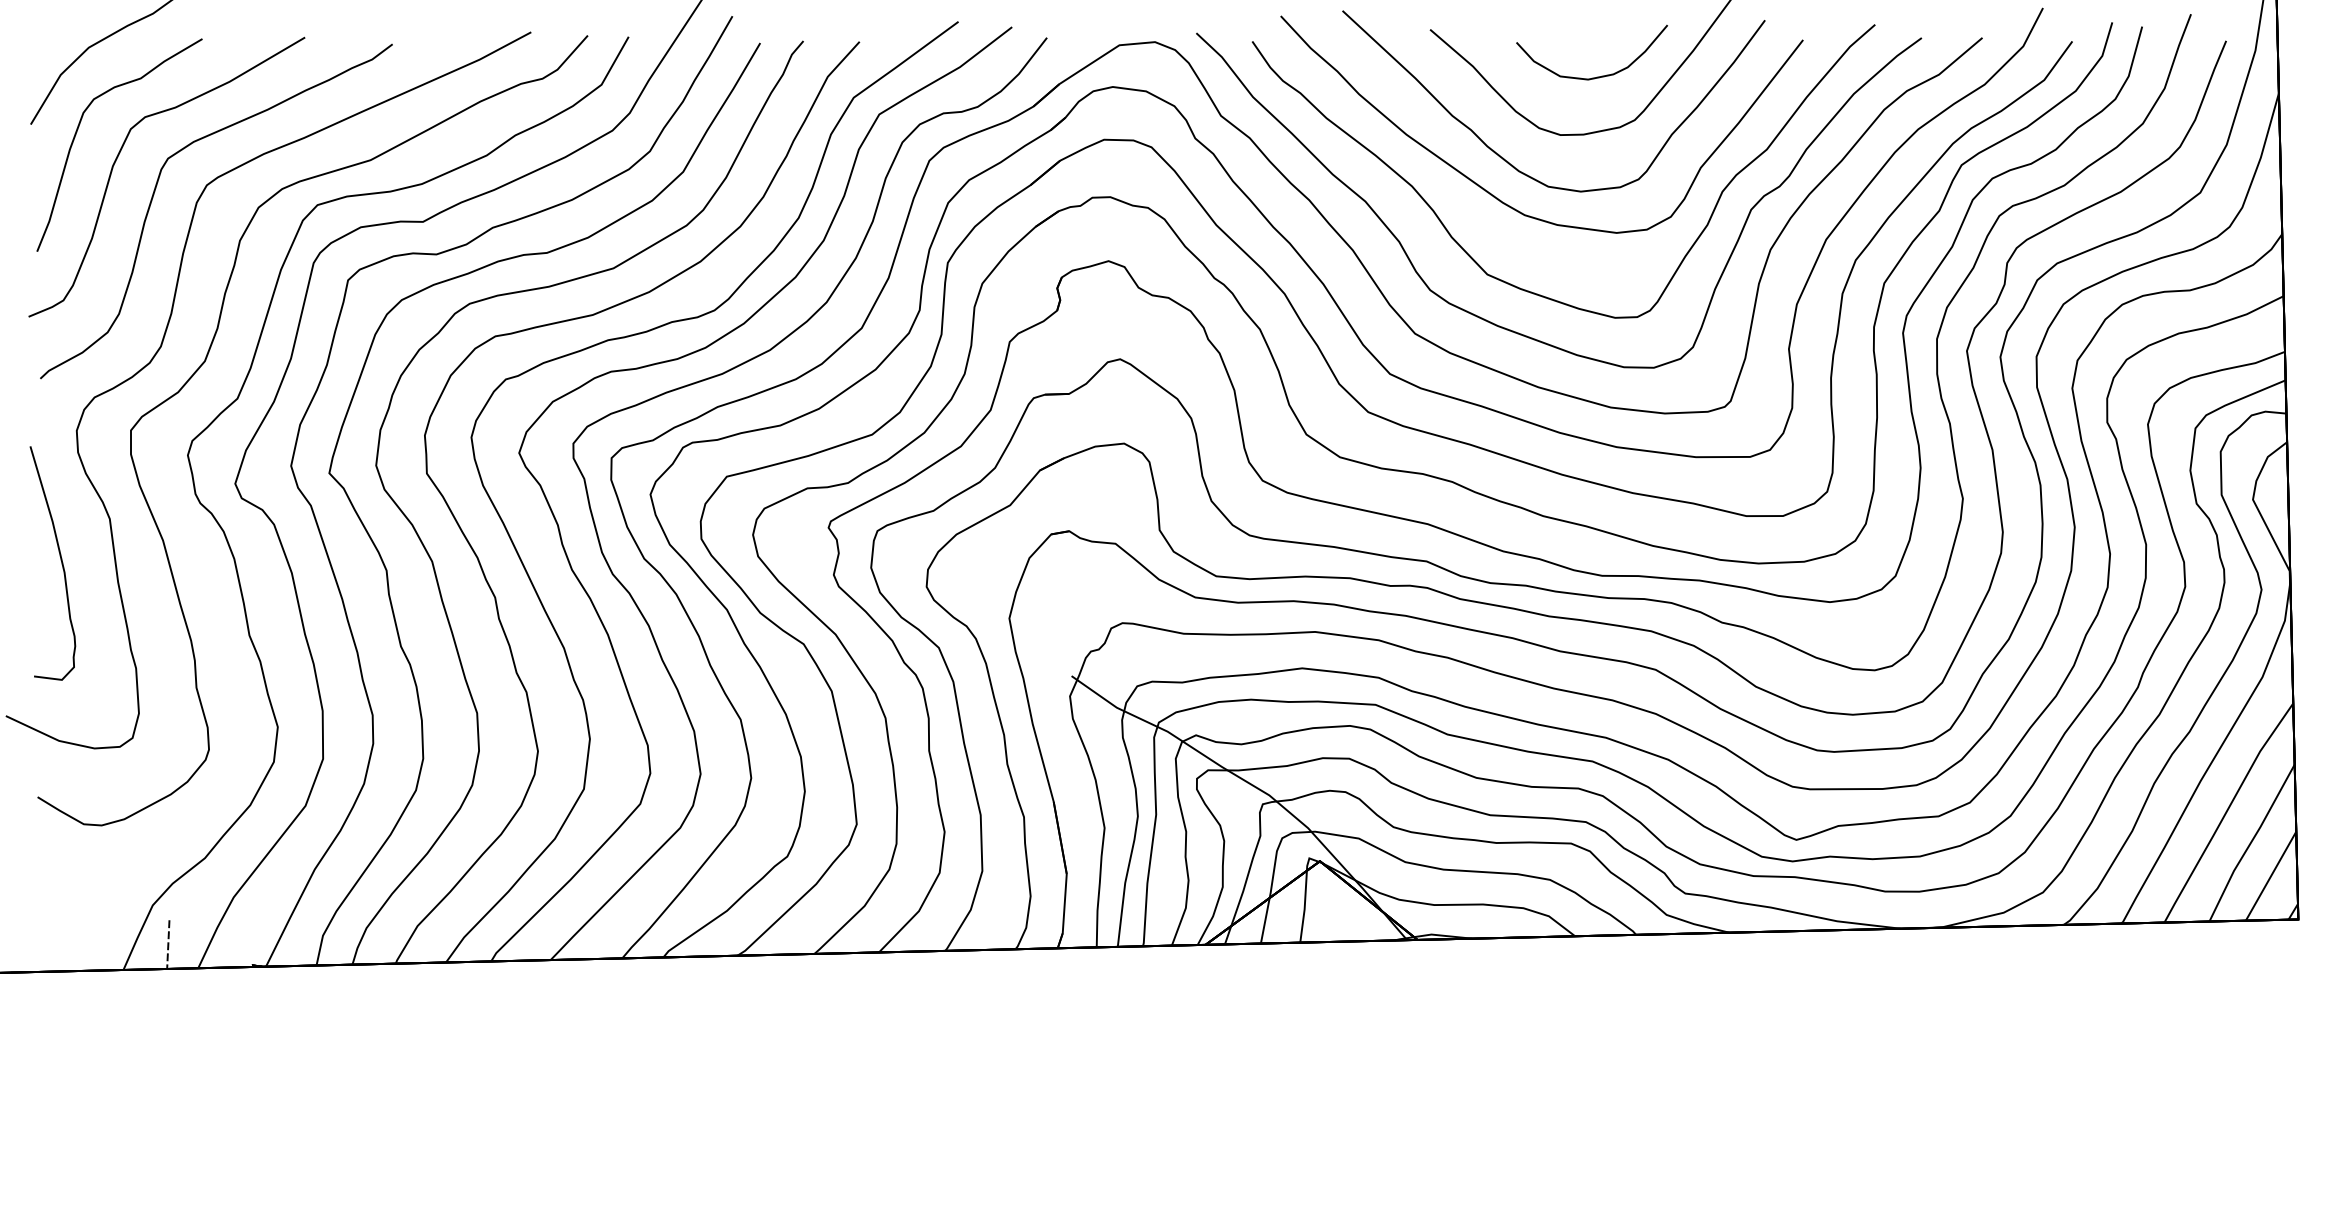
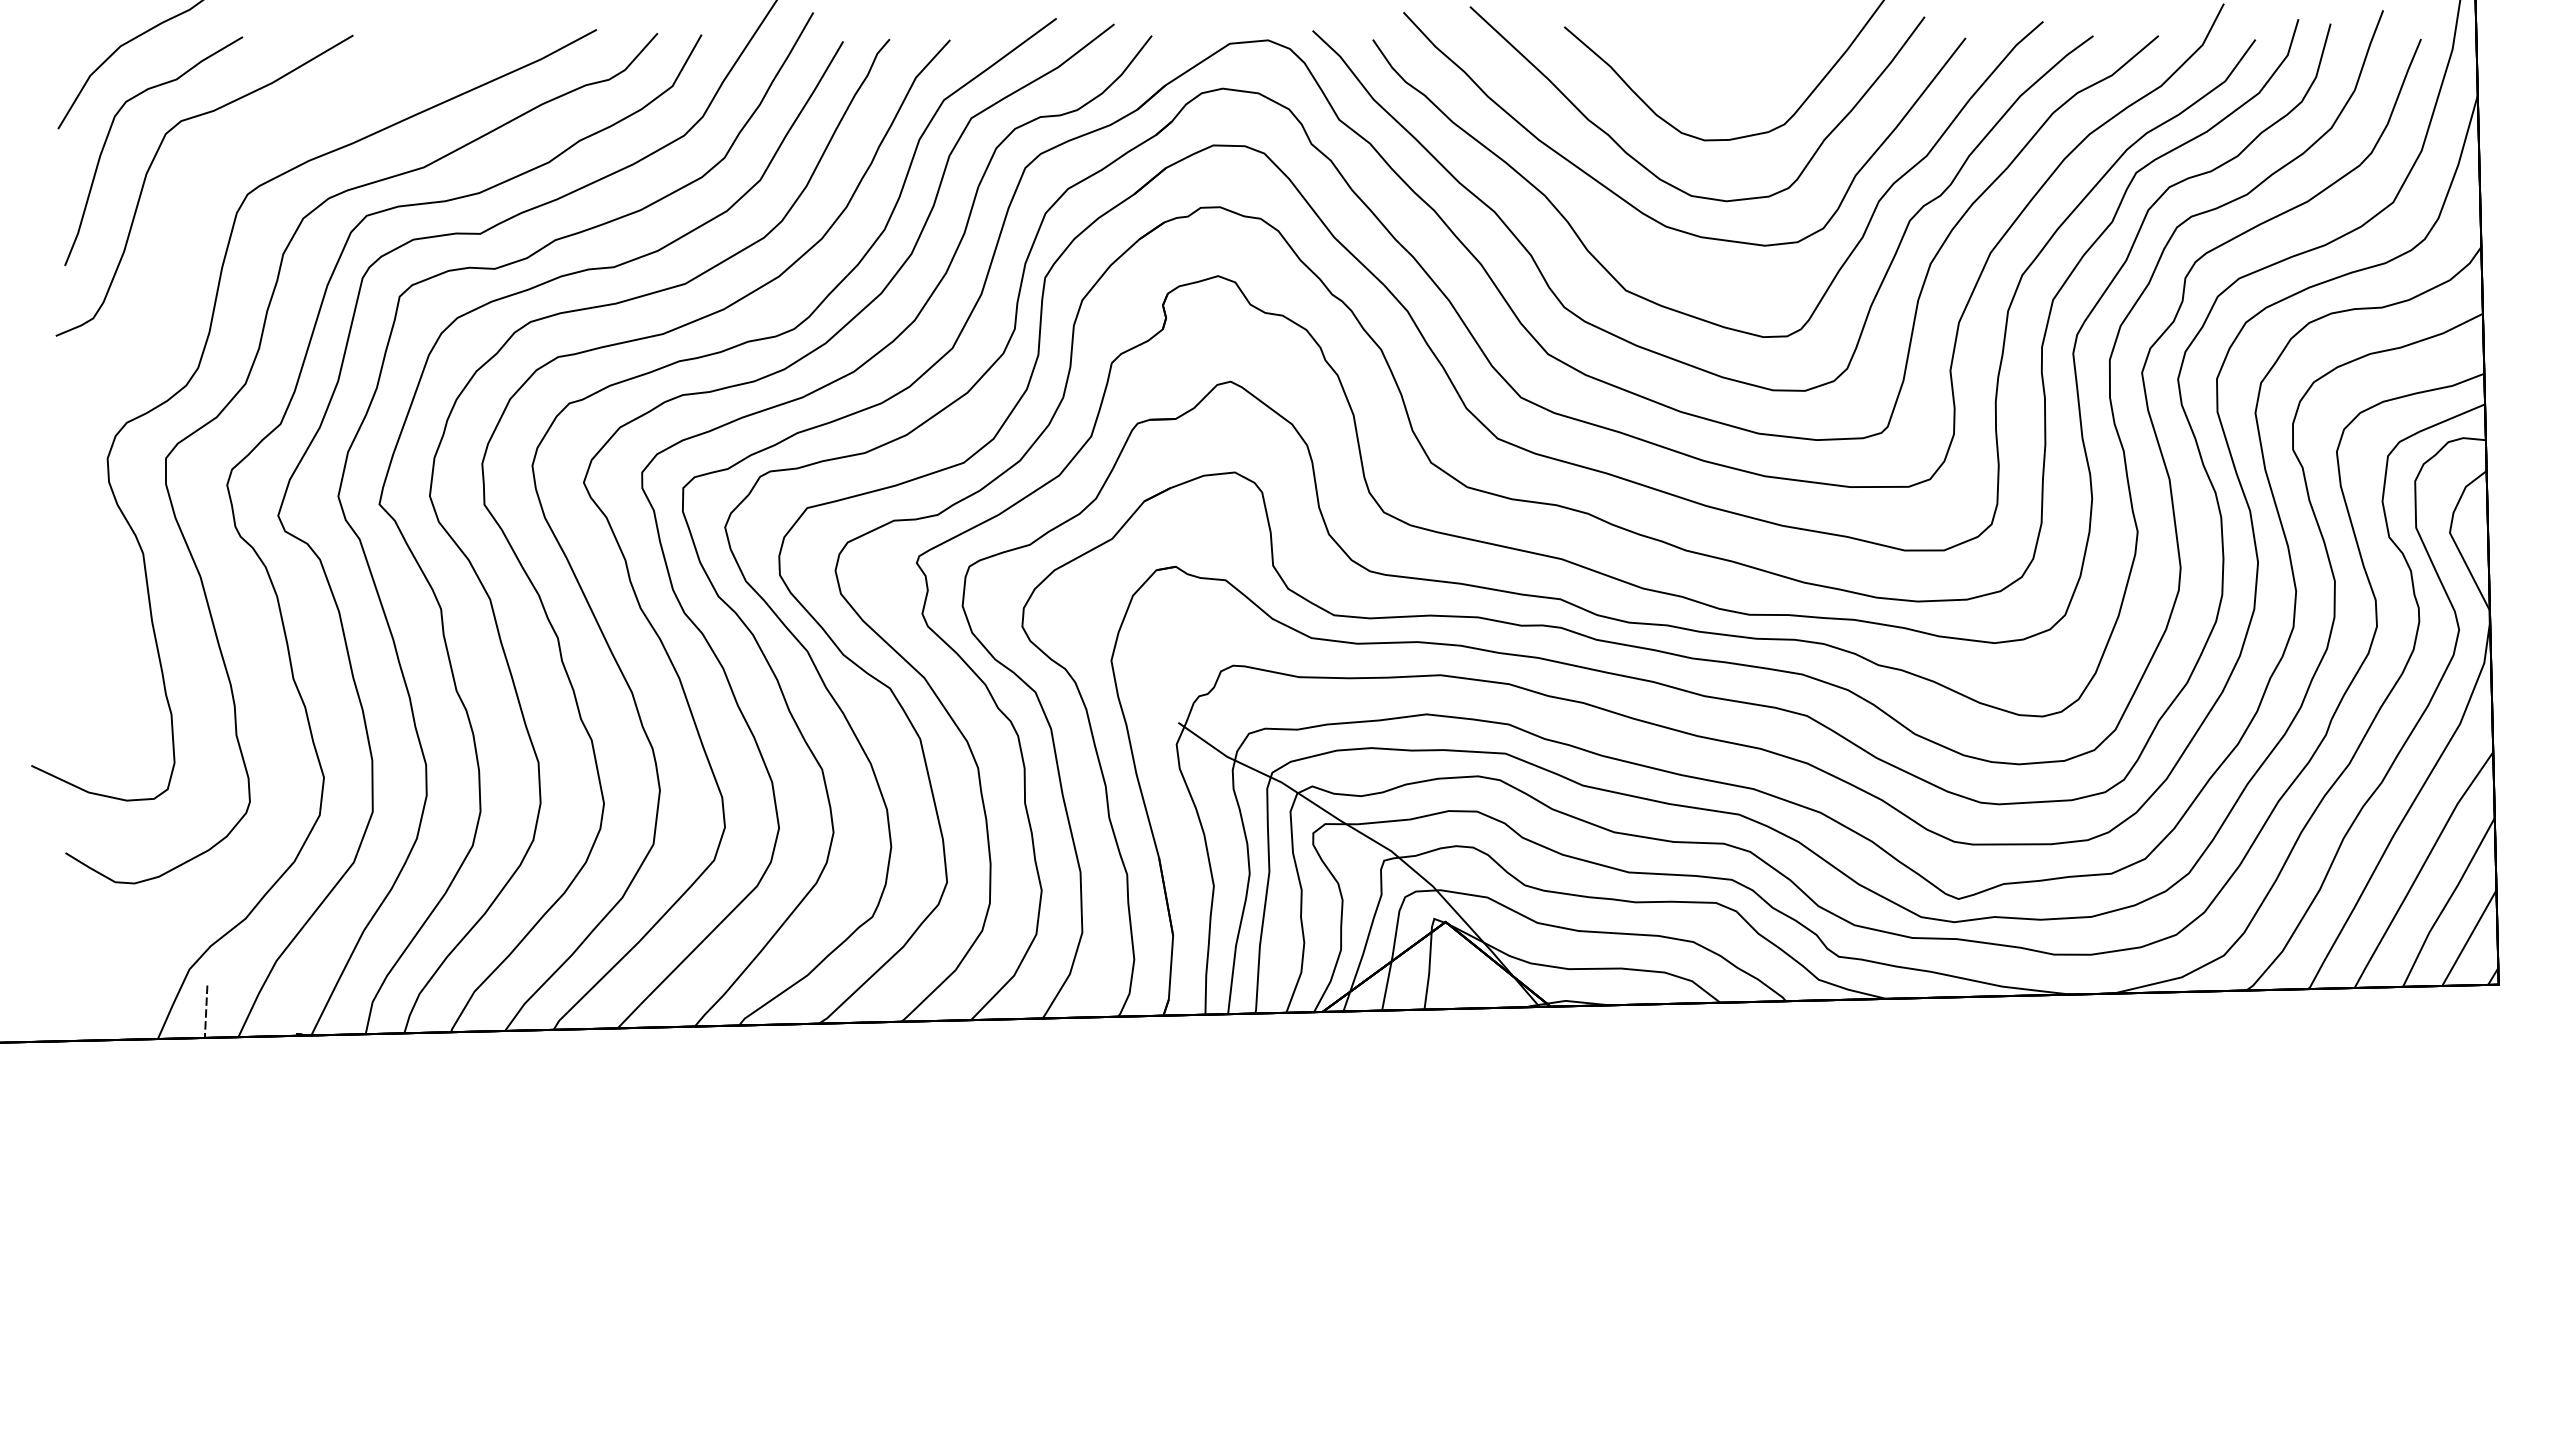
curve: (1596, 76) -> (1743, 77), removed
curve: (155, 190) -> (192, 200), removed
curve: (60, 561) -> (90, 599), removed

